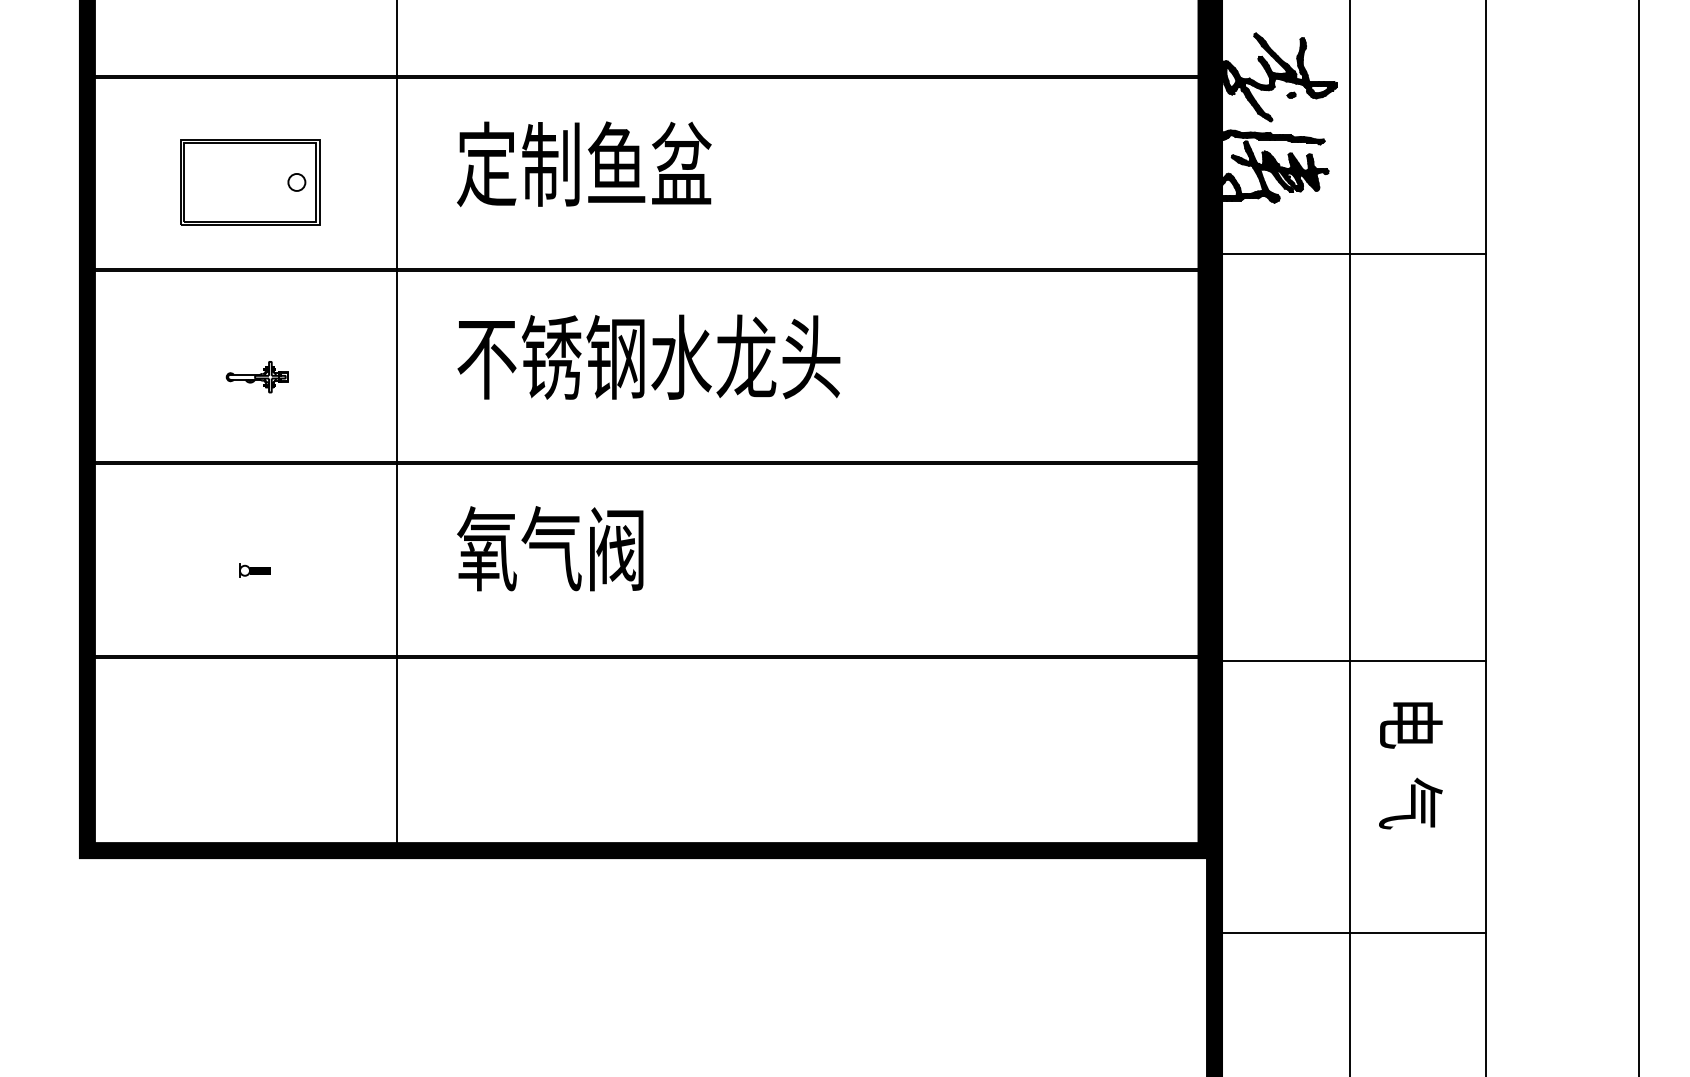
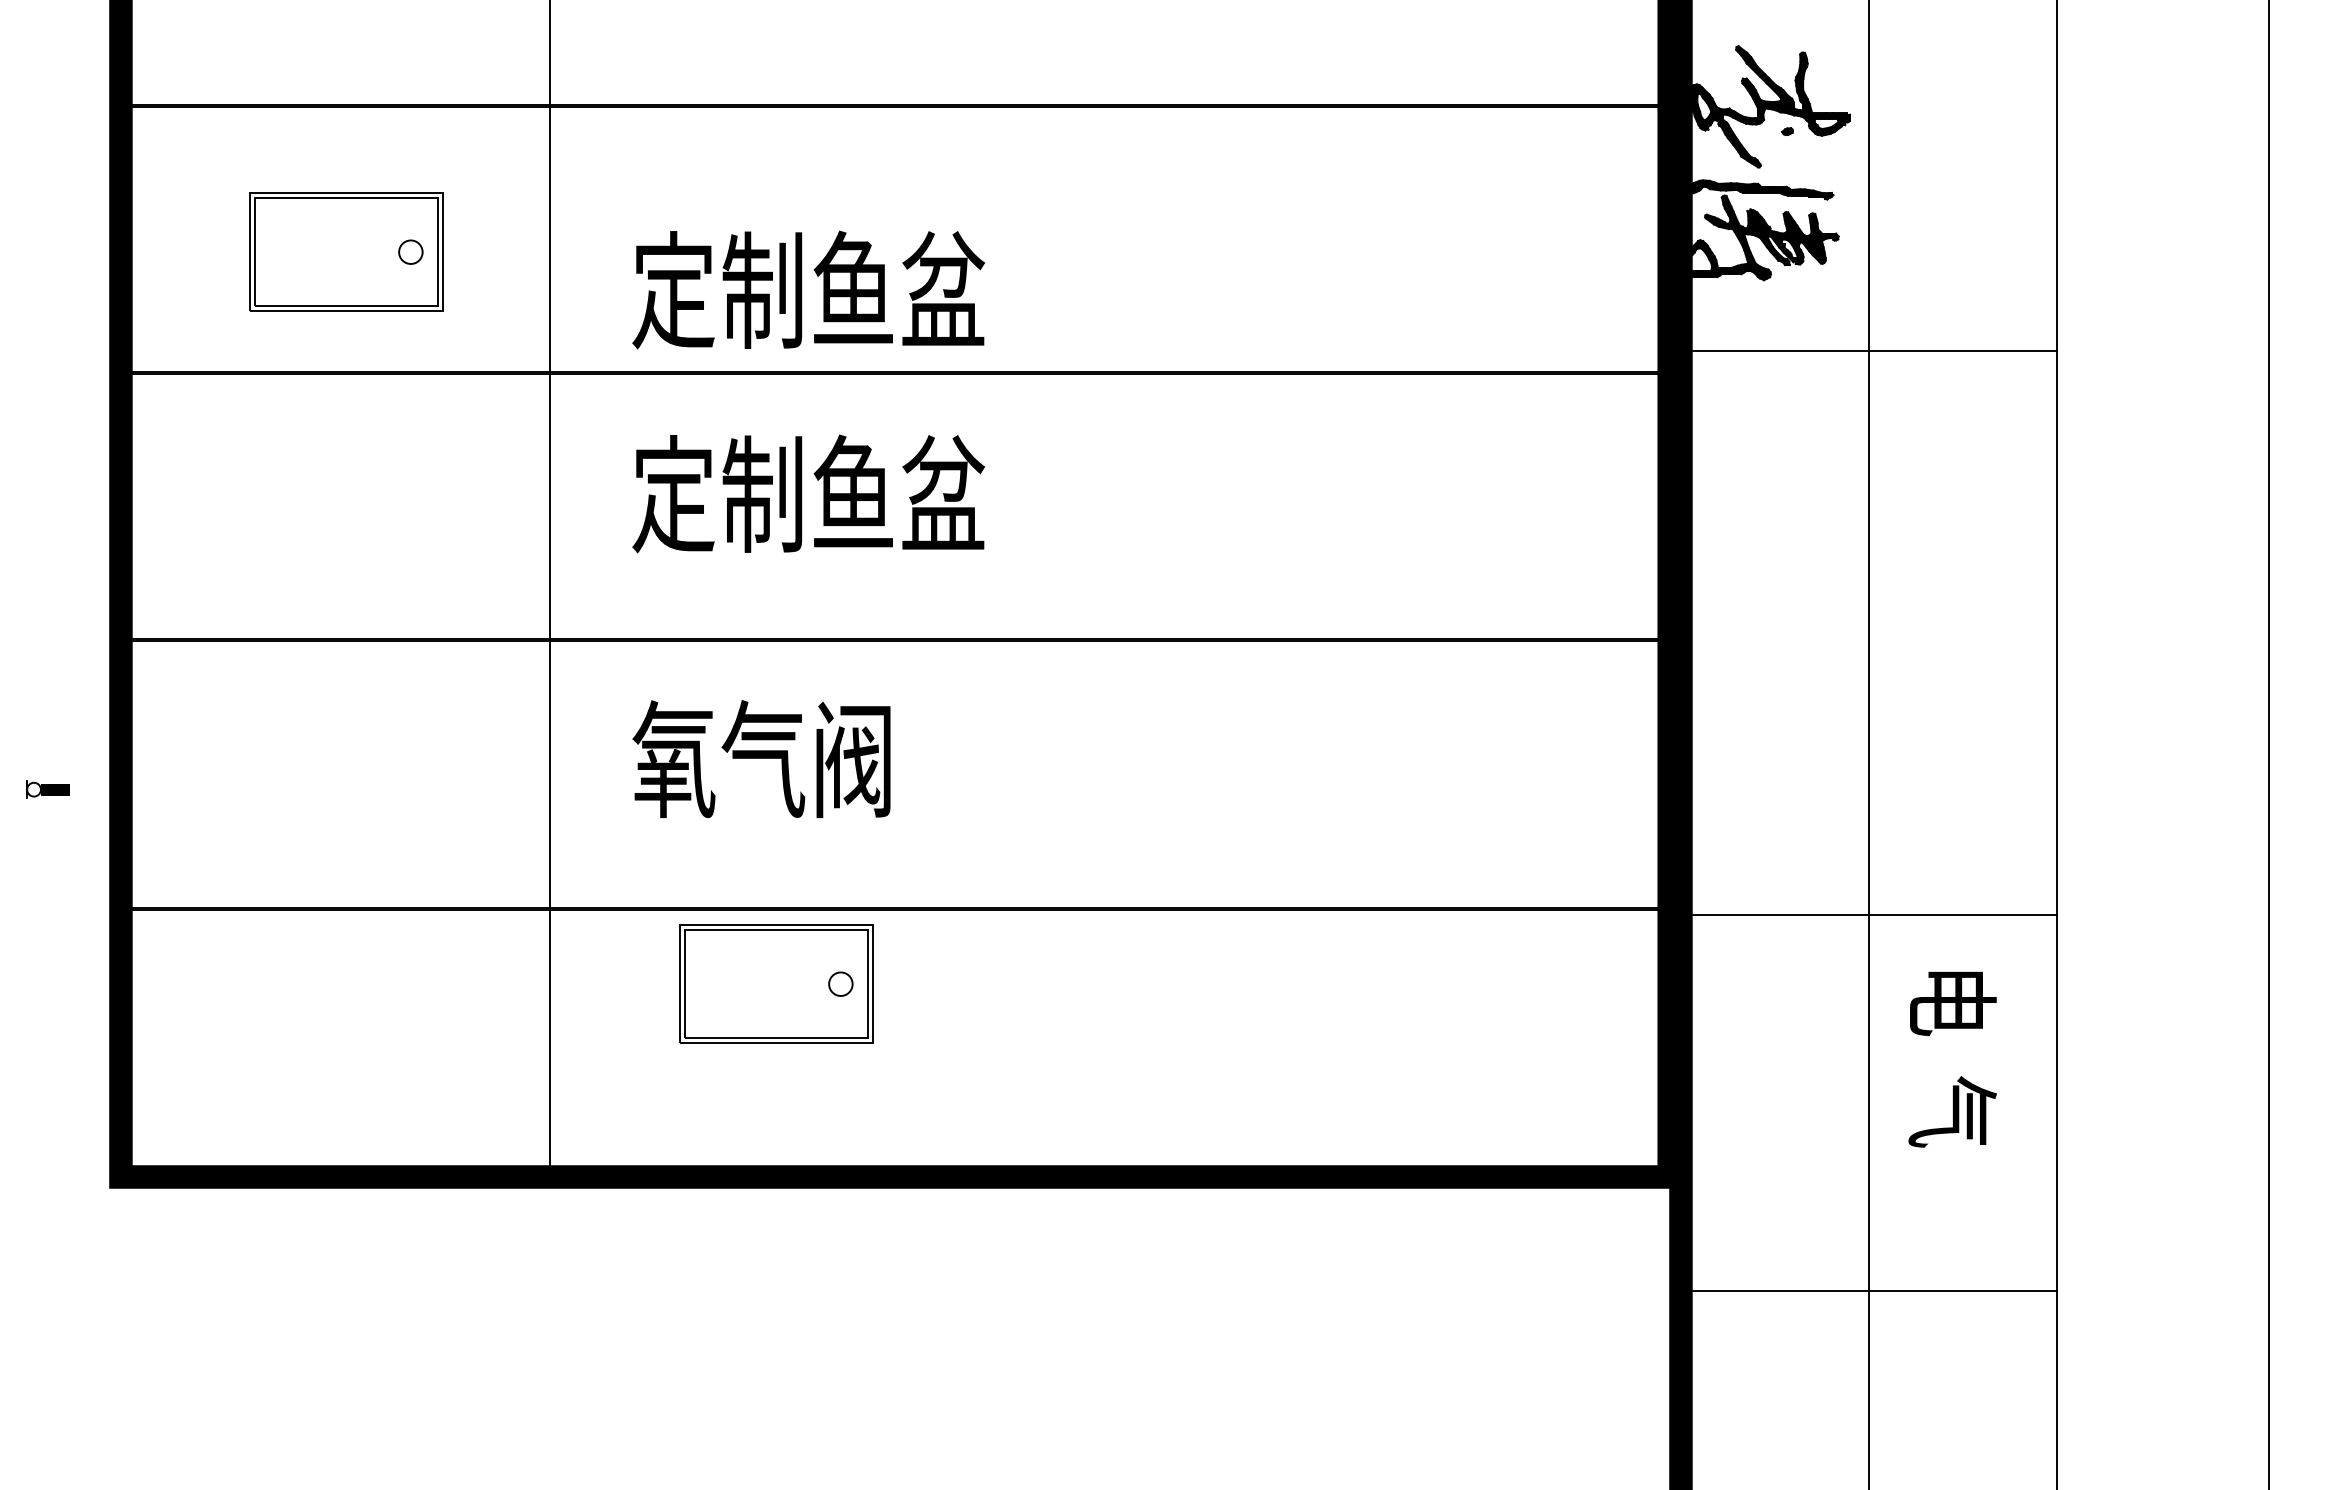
text: (584, 163) -> (808, 289), moved
text: (648, 356) -> (897, 493), 不锈钢水龙头 -> 定制鱼盆
part: (256, 377) -> (355, 521), removed
part: (254, 570) -> (47, 789), moved
part: (561, 710) -> (776, 983), added

